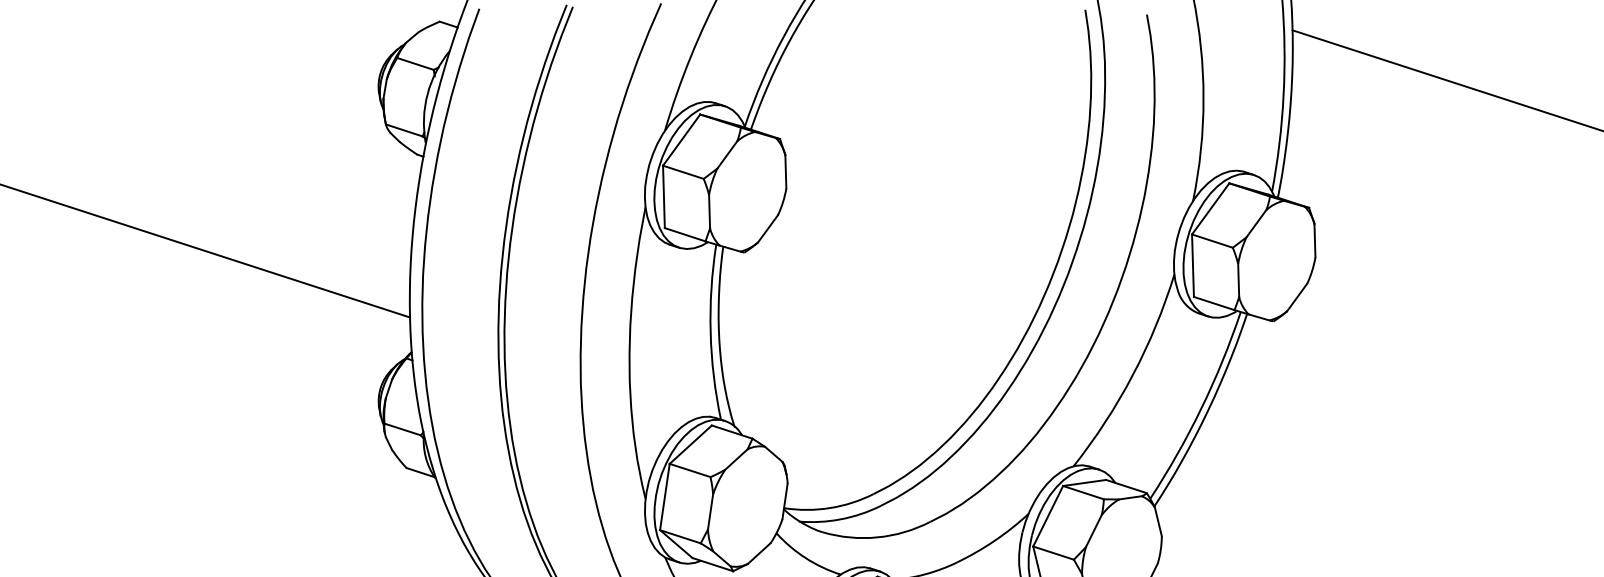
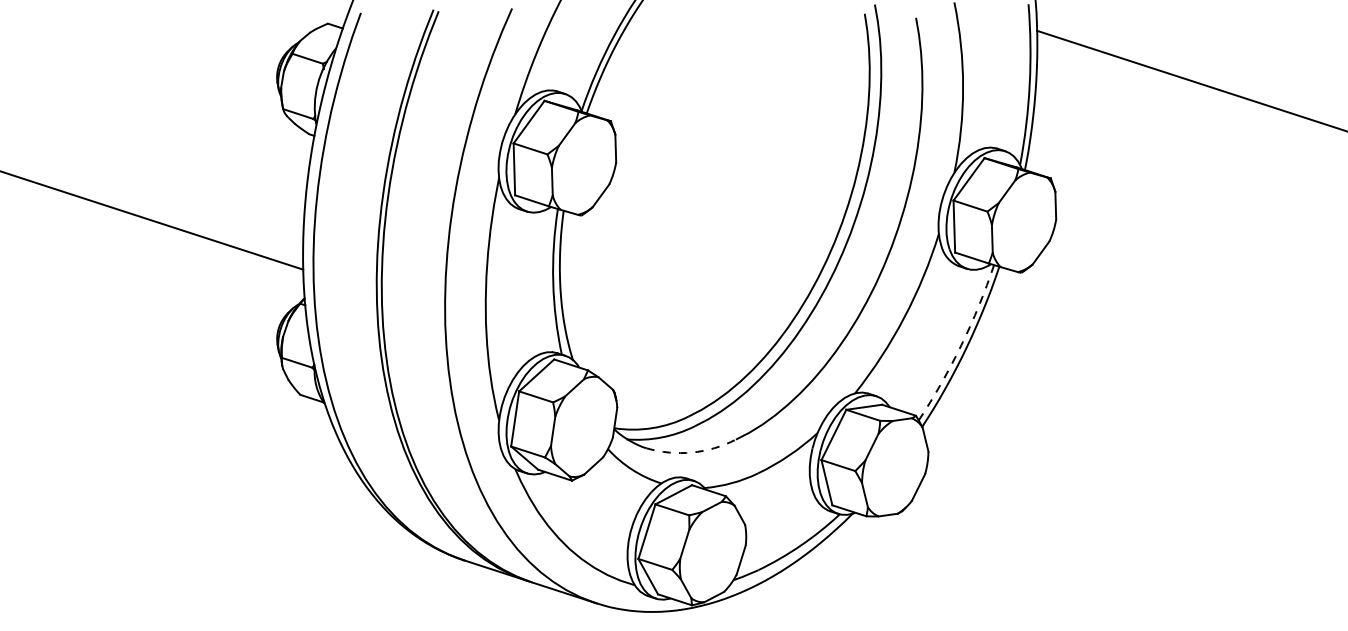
arc: (1201, 408) -> (961, 345), solid -> dashed
arc: (878, 537) -> (692, 452), solid -> dashed

